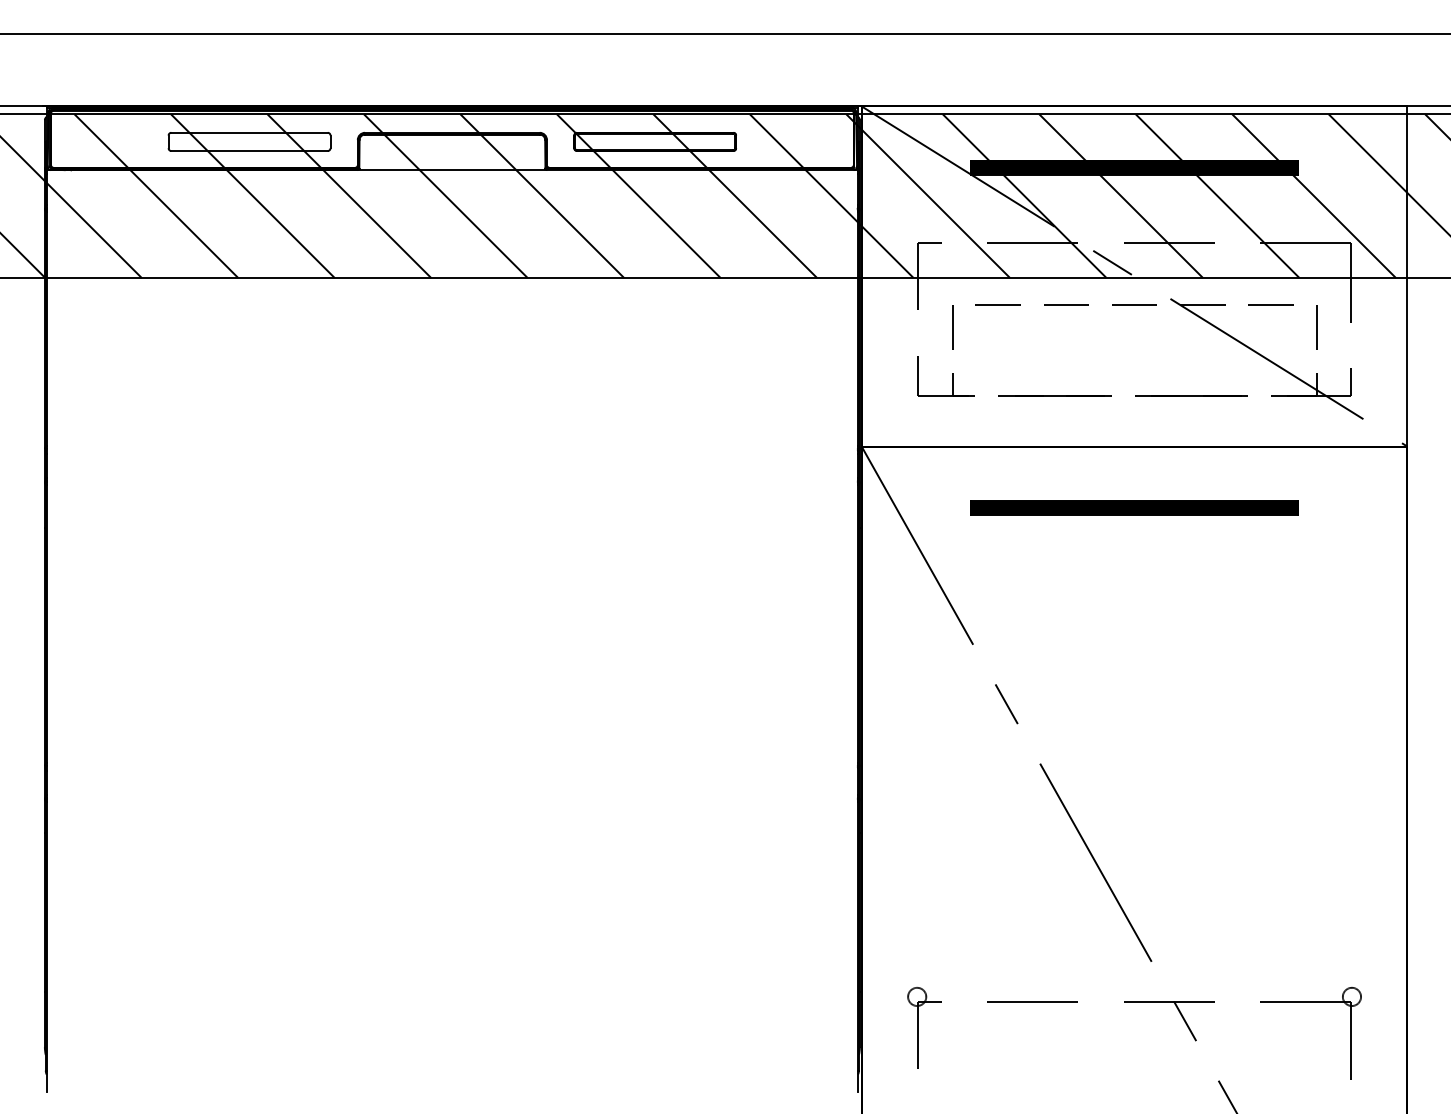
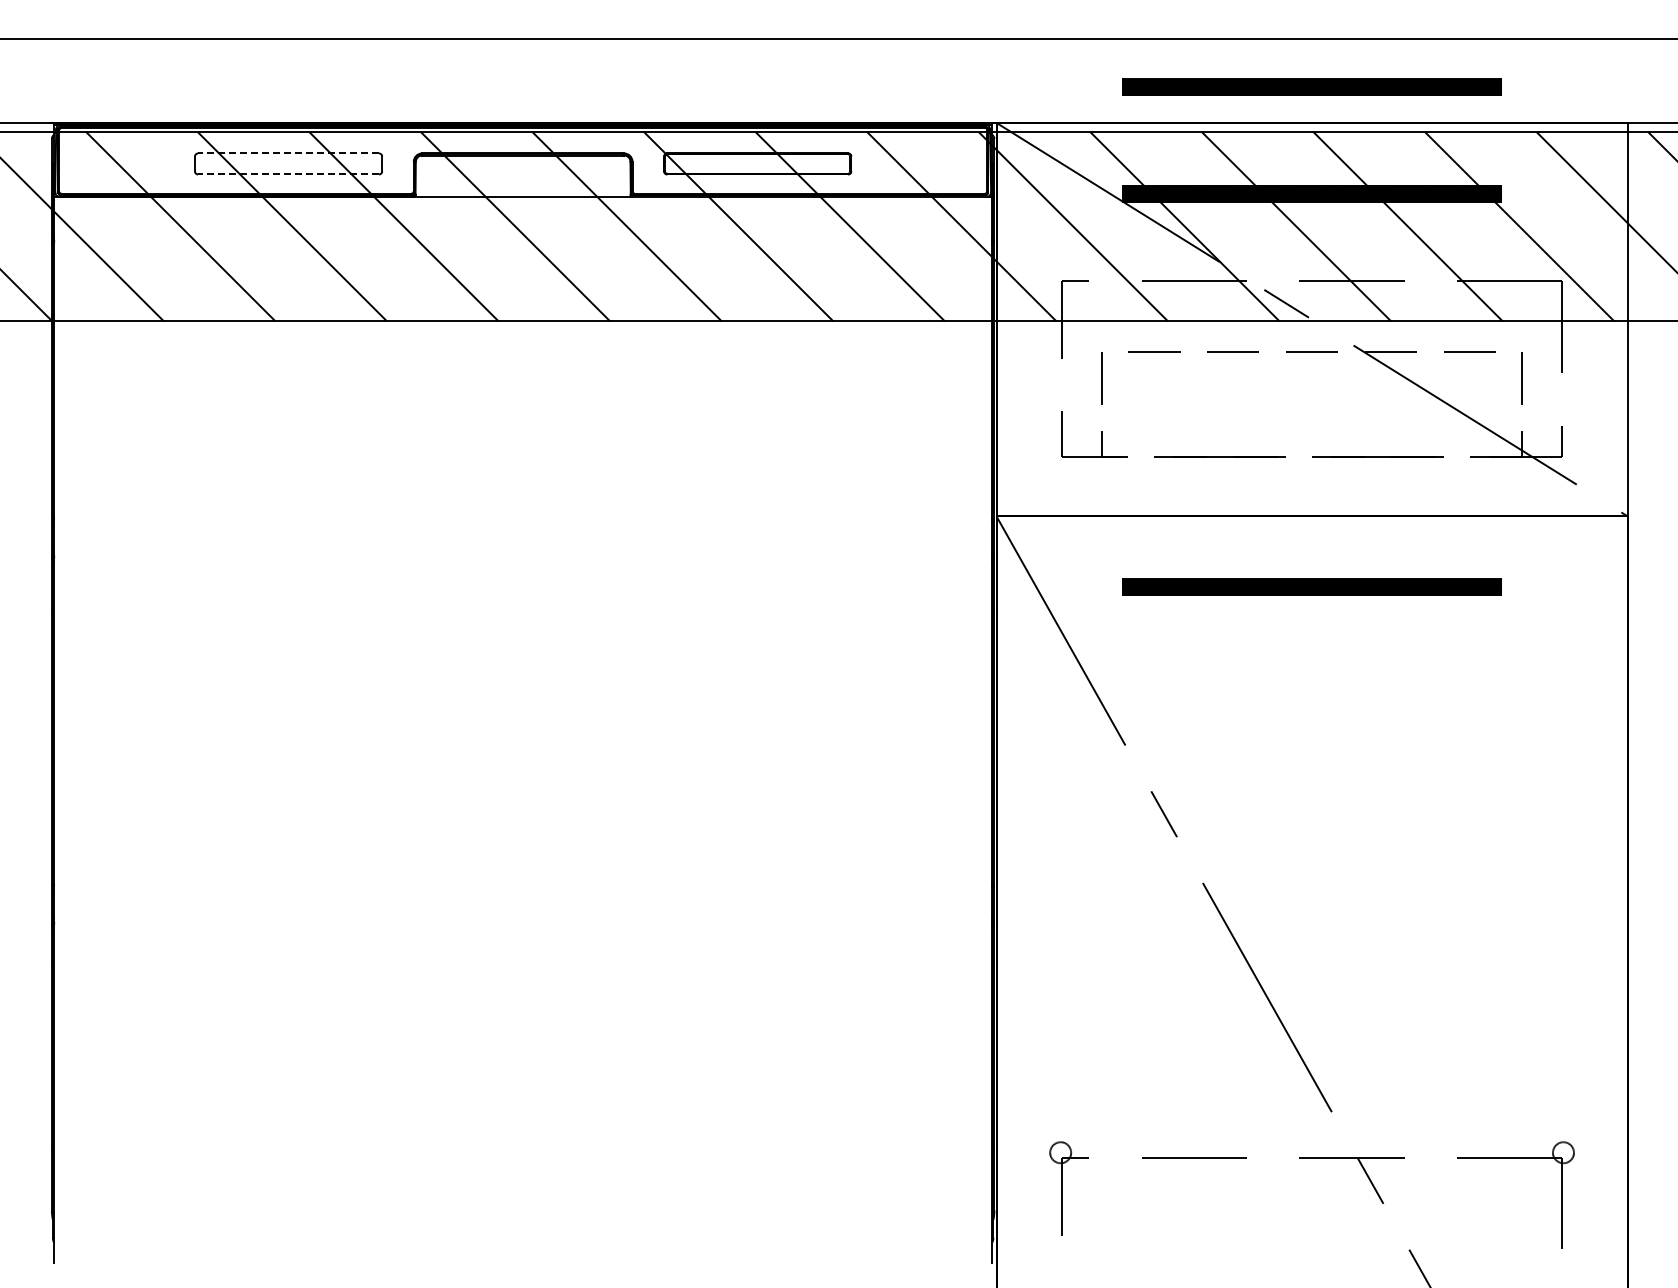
part: (1134, 74) -> (1311, 86), added
line: (249, 132) -> (288, 153), solid -> dashed
line: (249, 151) -> (288, 174), solid -> dashed

